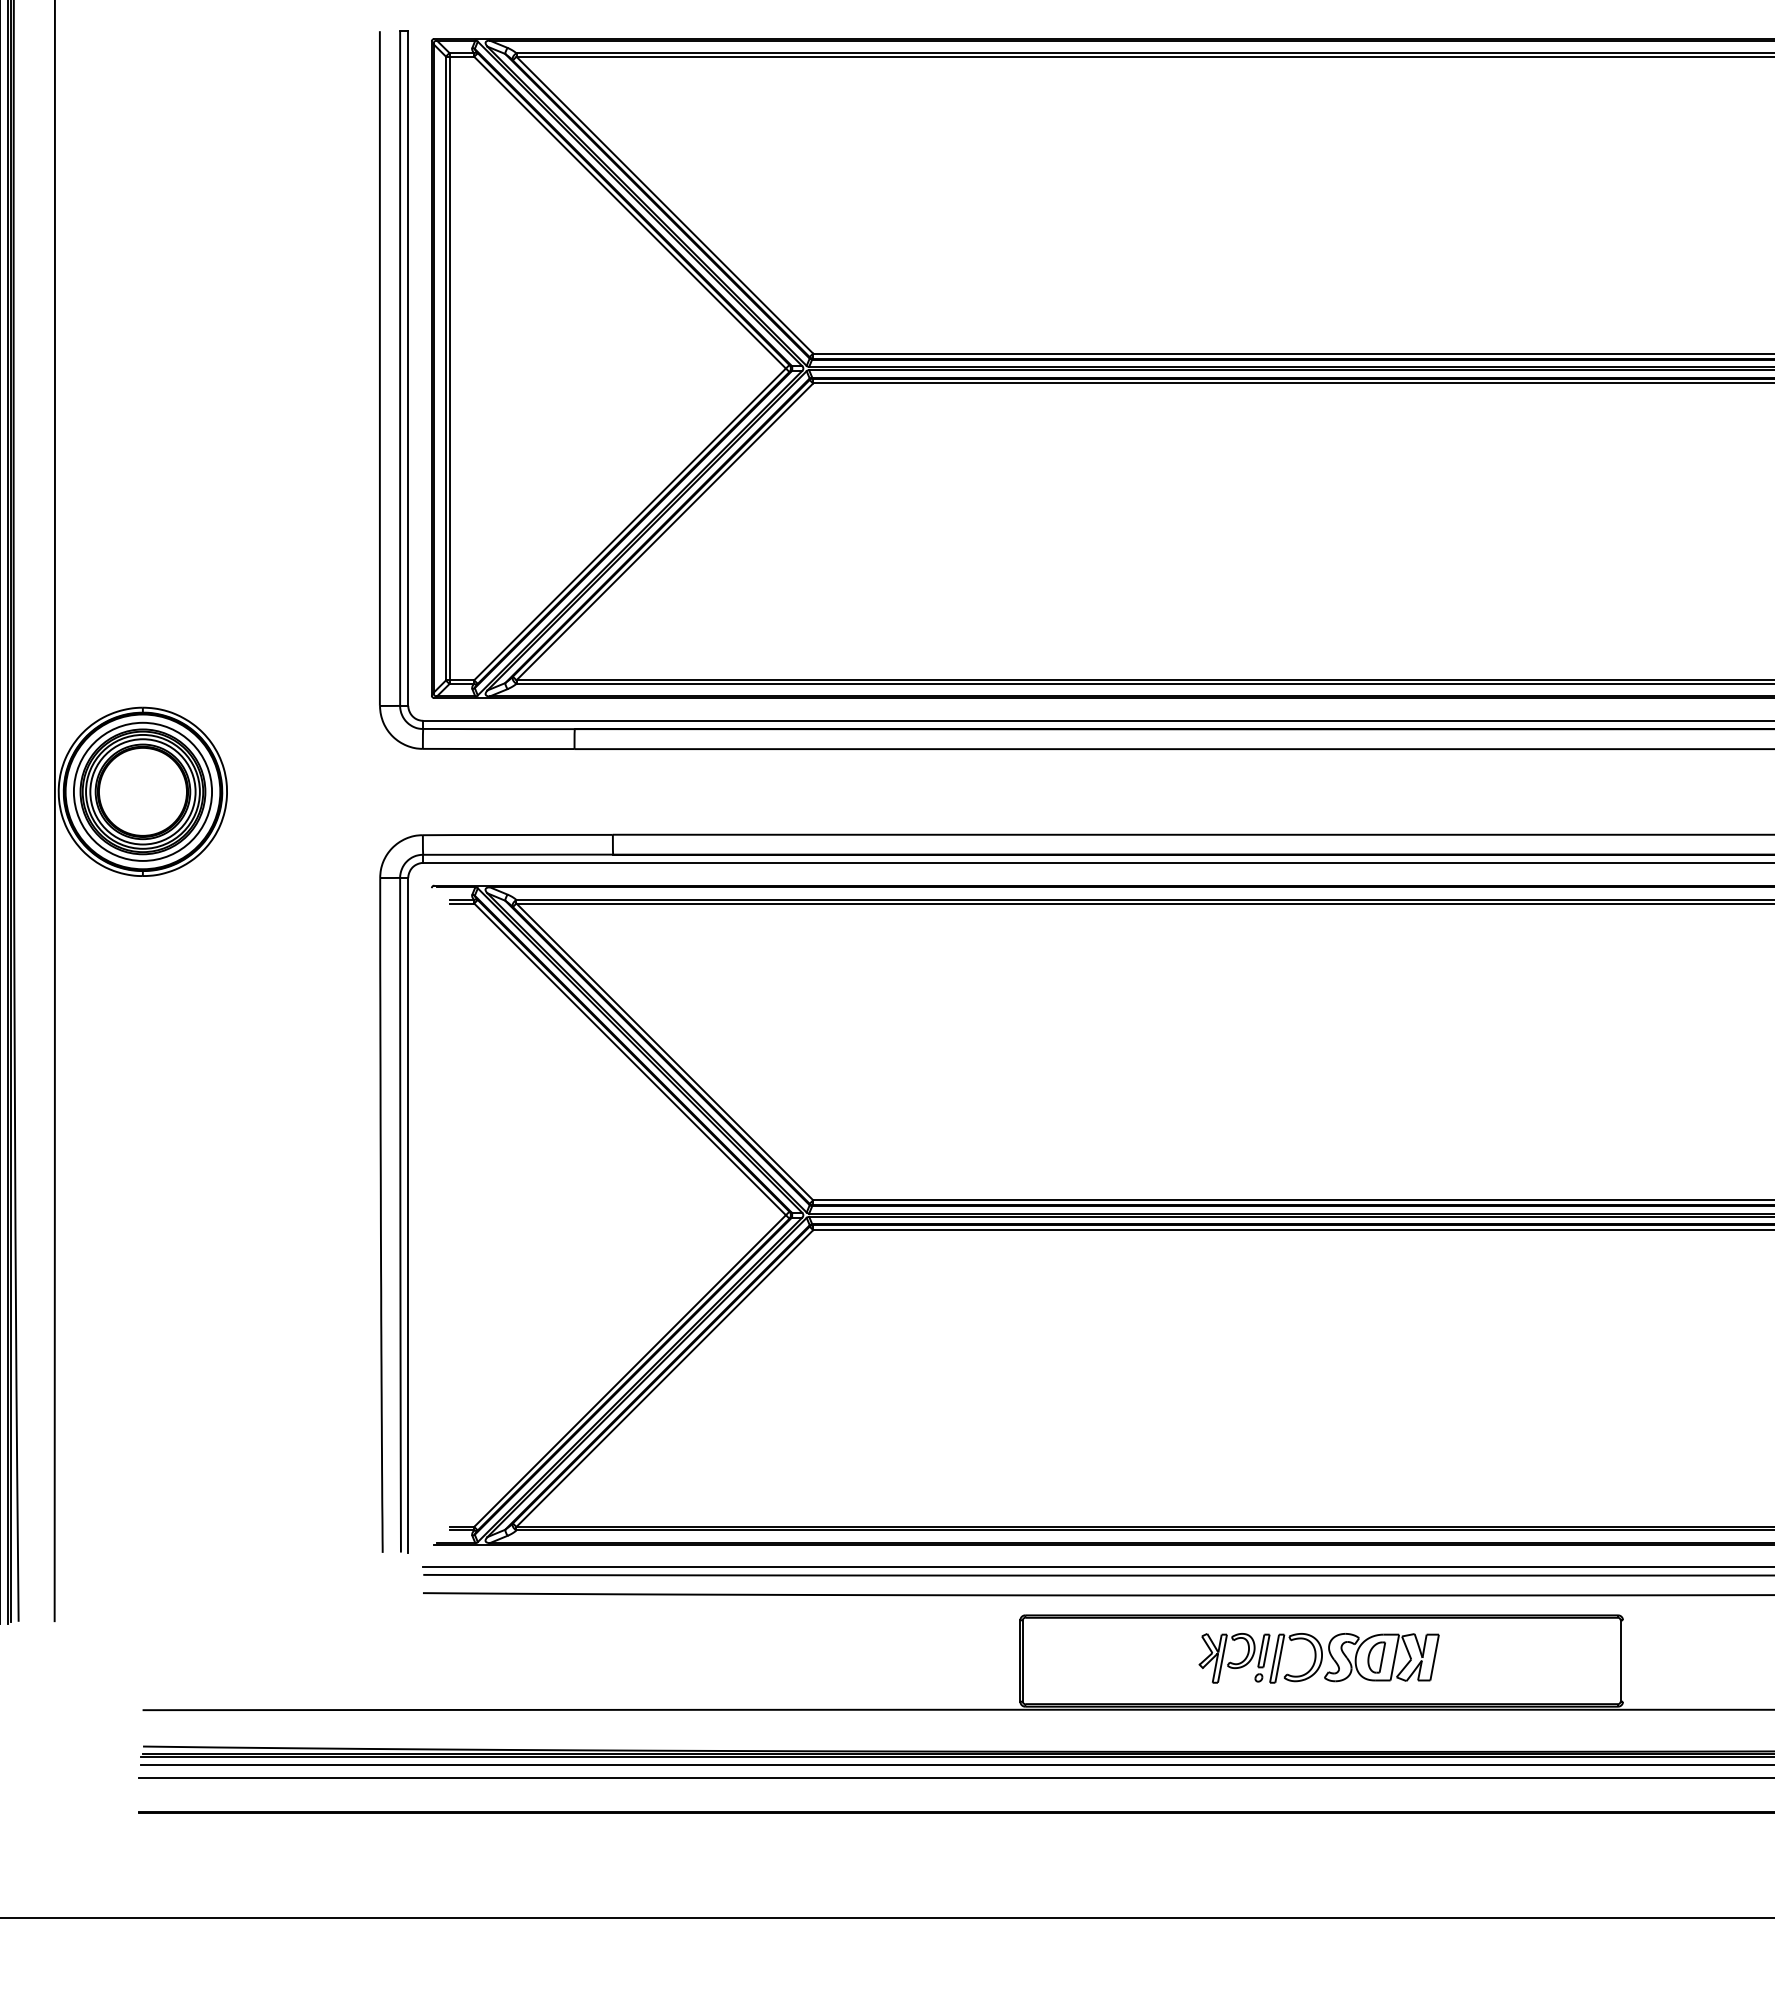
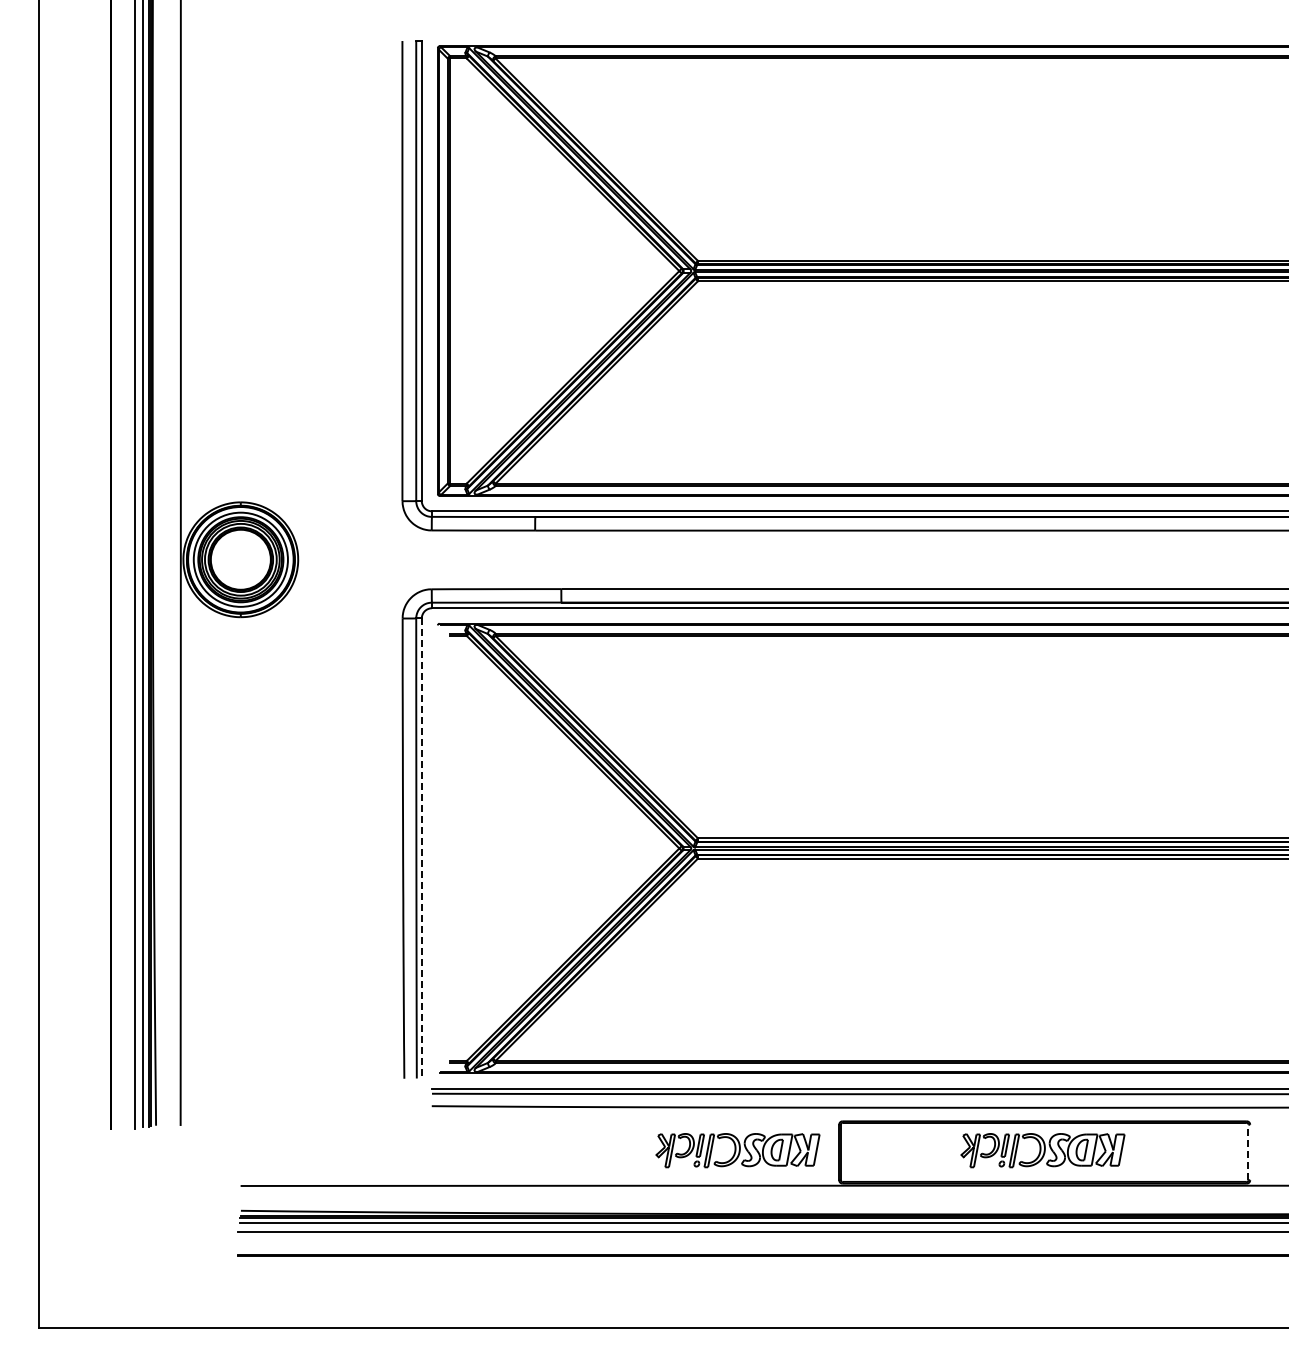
line: (407, 1215) -> (421, 848), solid -> dashed
part: (871, 1658) -> (737, 1150), added
line: (1620, 1661) -> (1248, 1152), solid -> dashed

